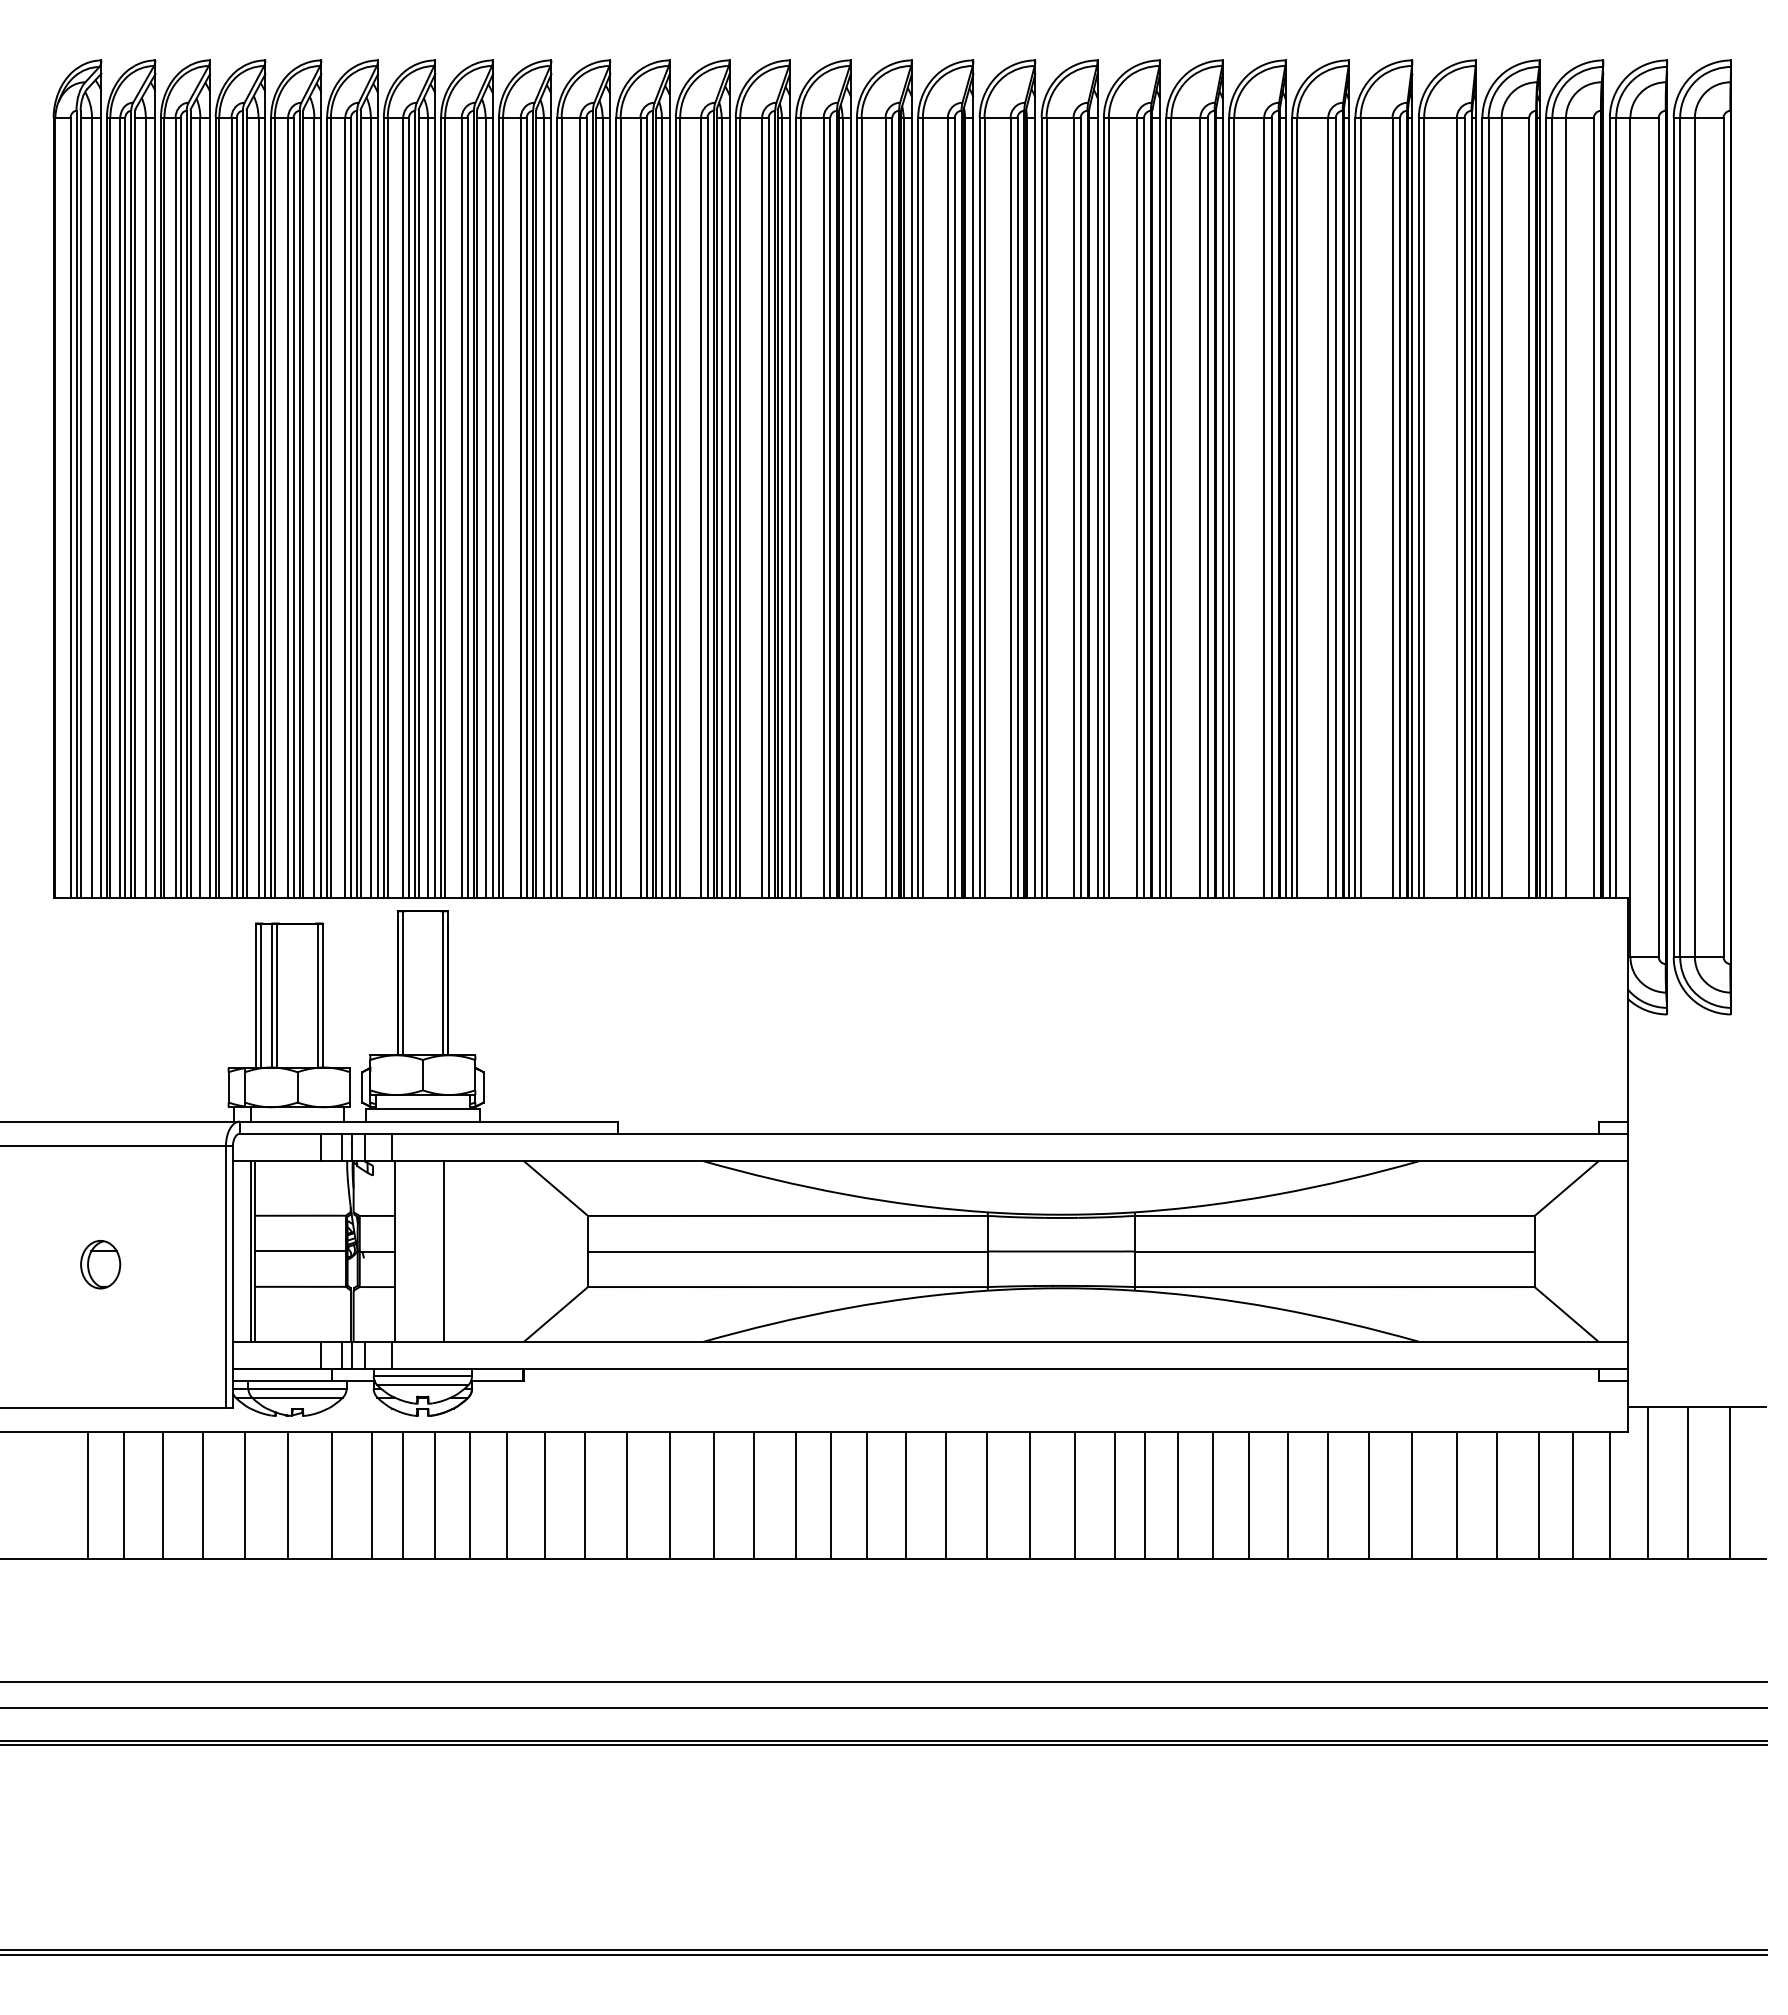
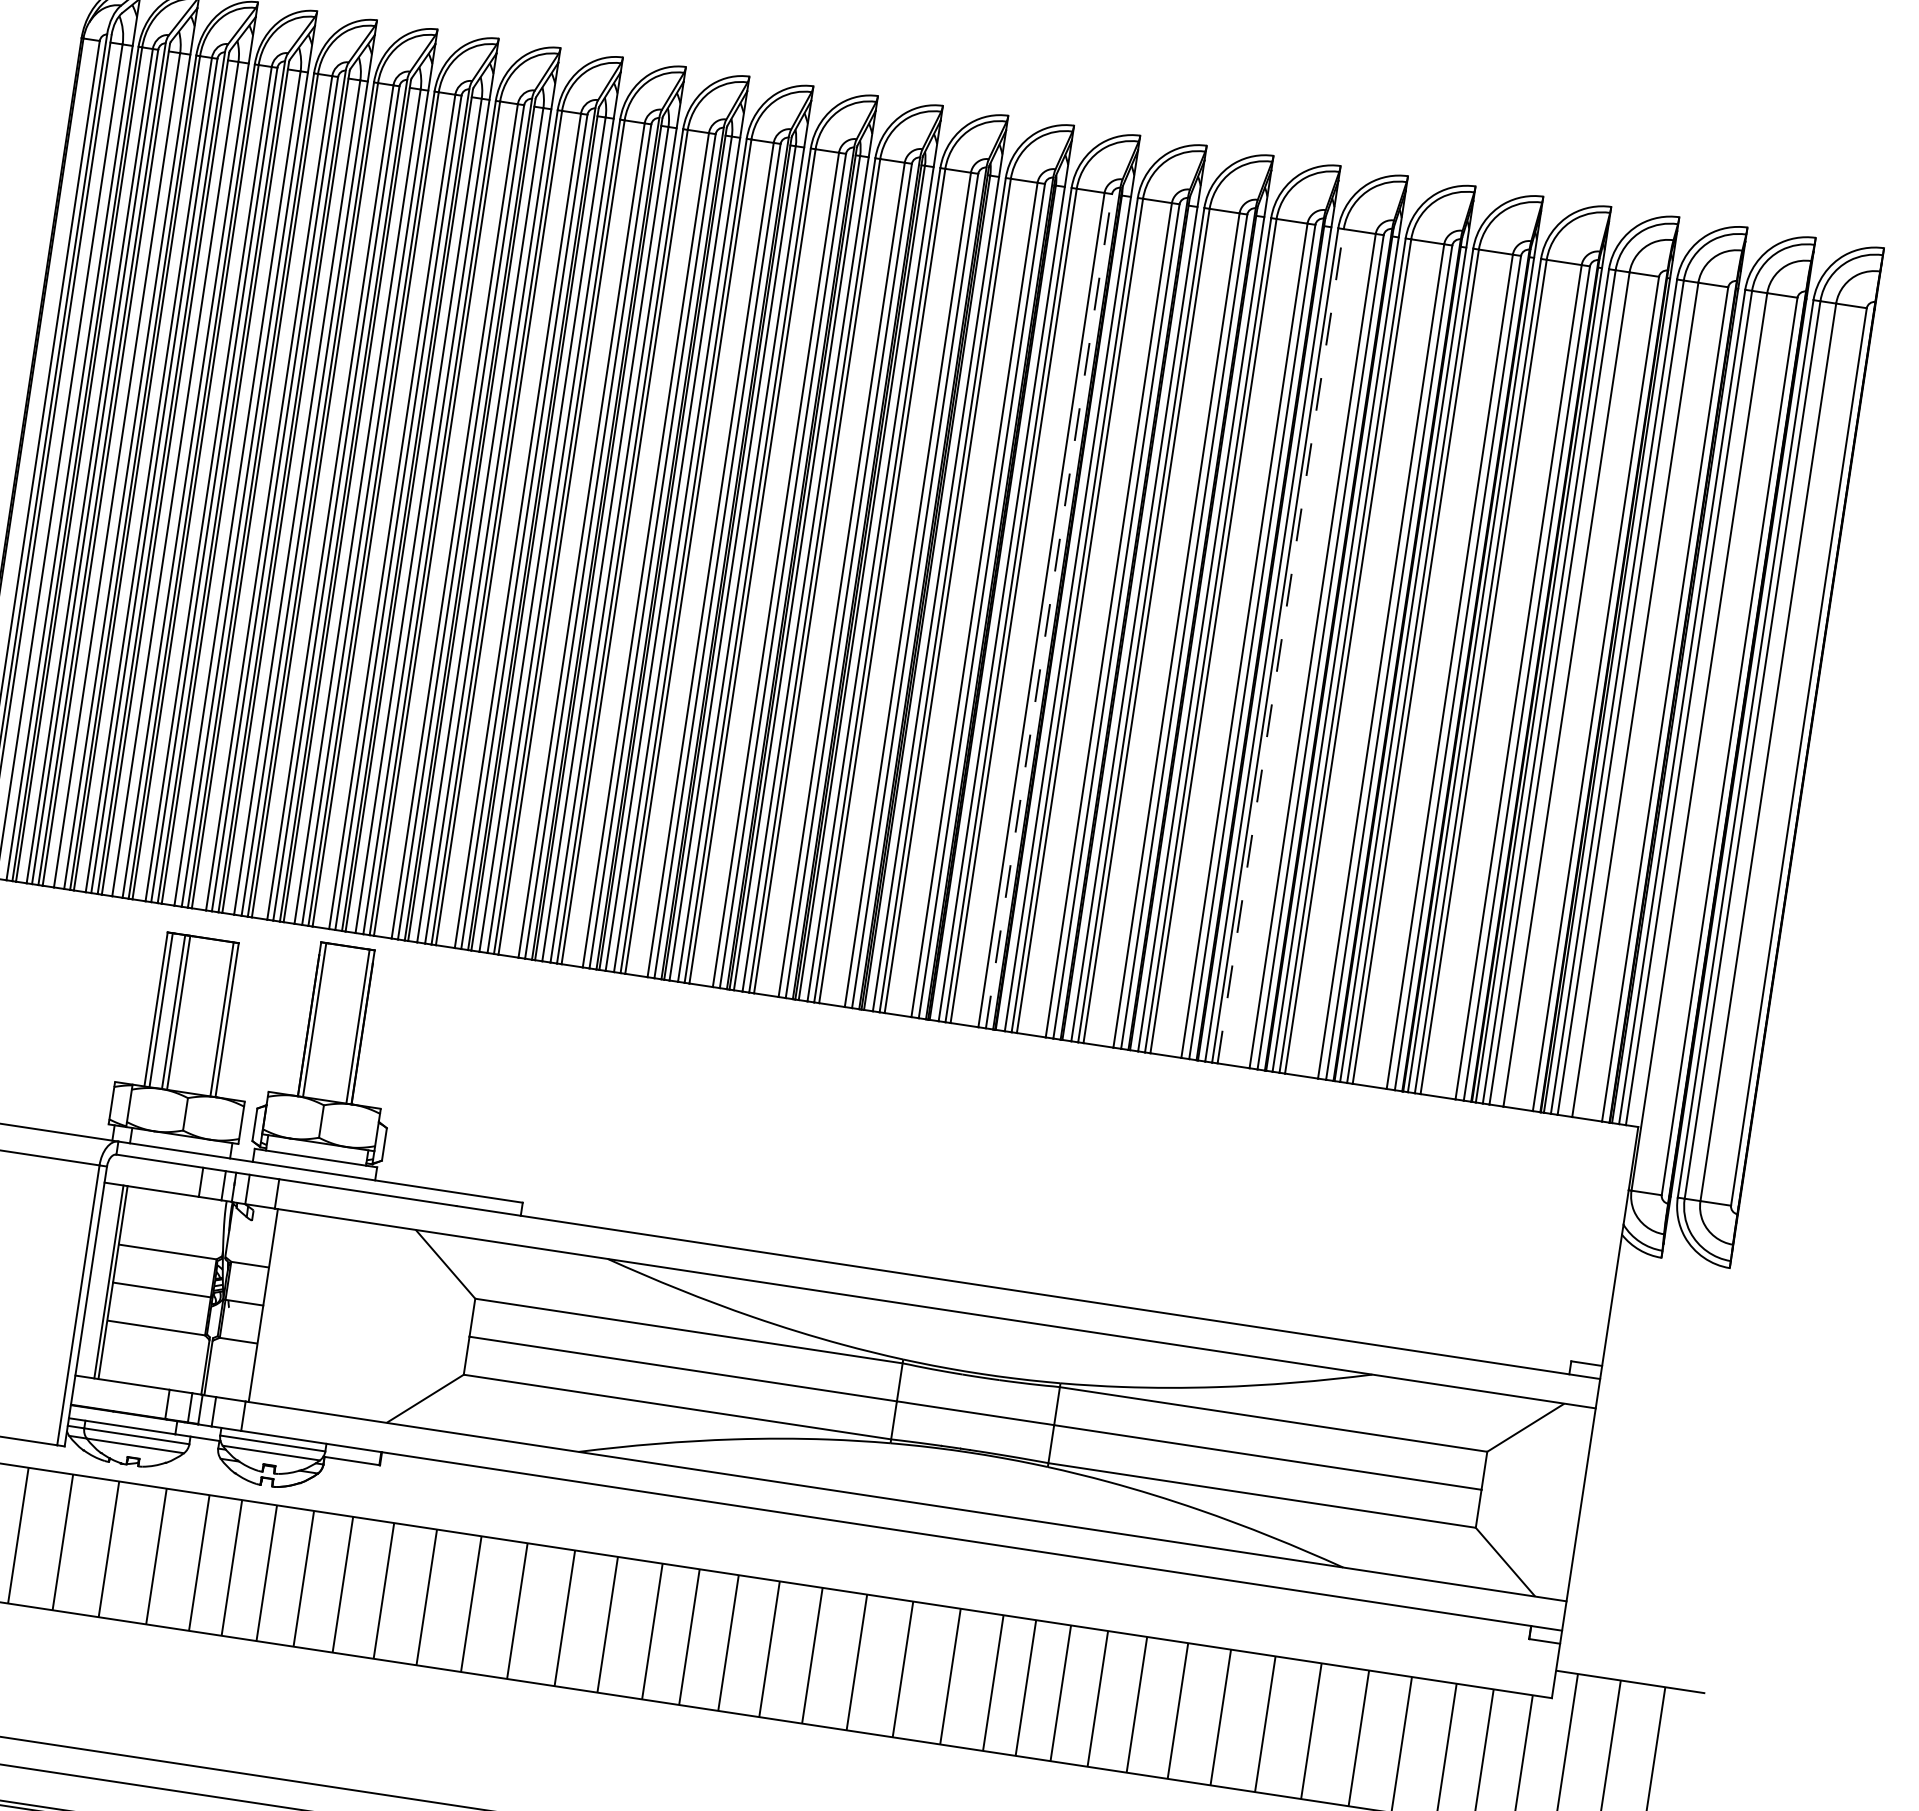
line: (1017, 507) -> (1048, 610), solid -> dashed
line: (1234, 507) -> (1280, 645), solid -> dashed
line: (444, 1251) -> (316, 1313), removed

